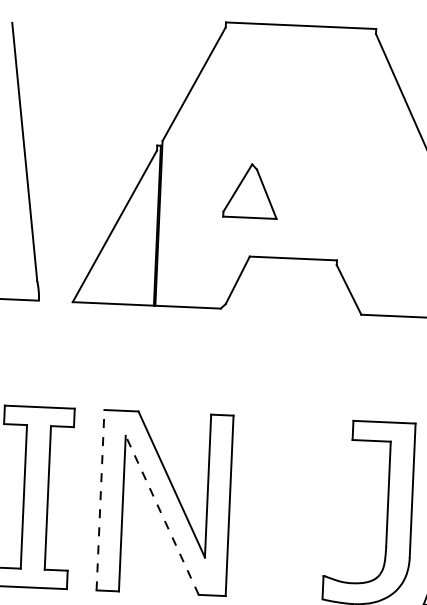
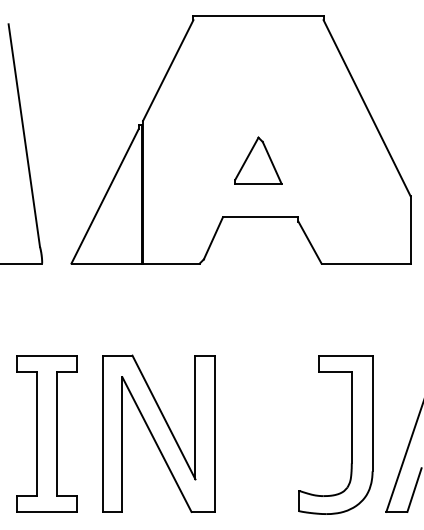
part: (251, 190) -> (258, 160), moved
line: (99, 499) -> (102, 433), dashed -> solid
line: (161, 515) -> (156, 444), dashed -> solid

